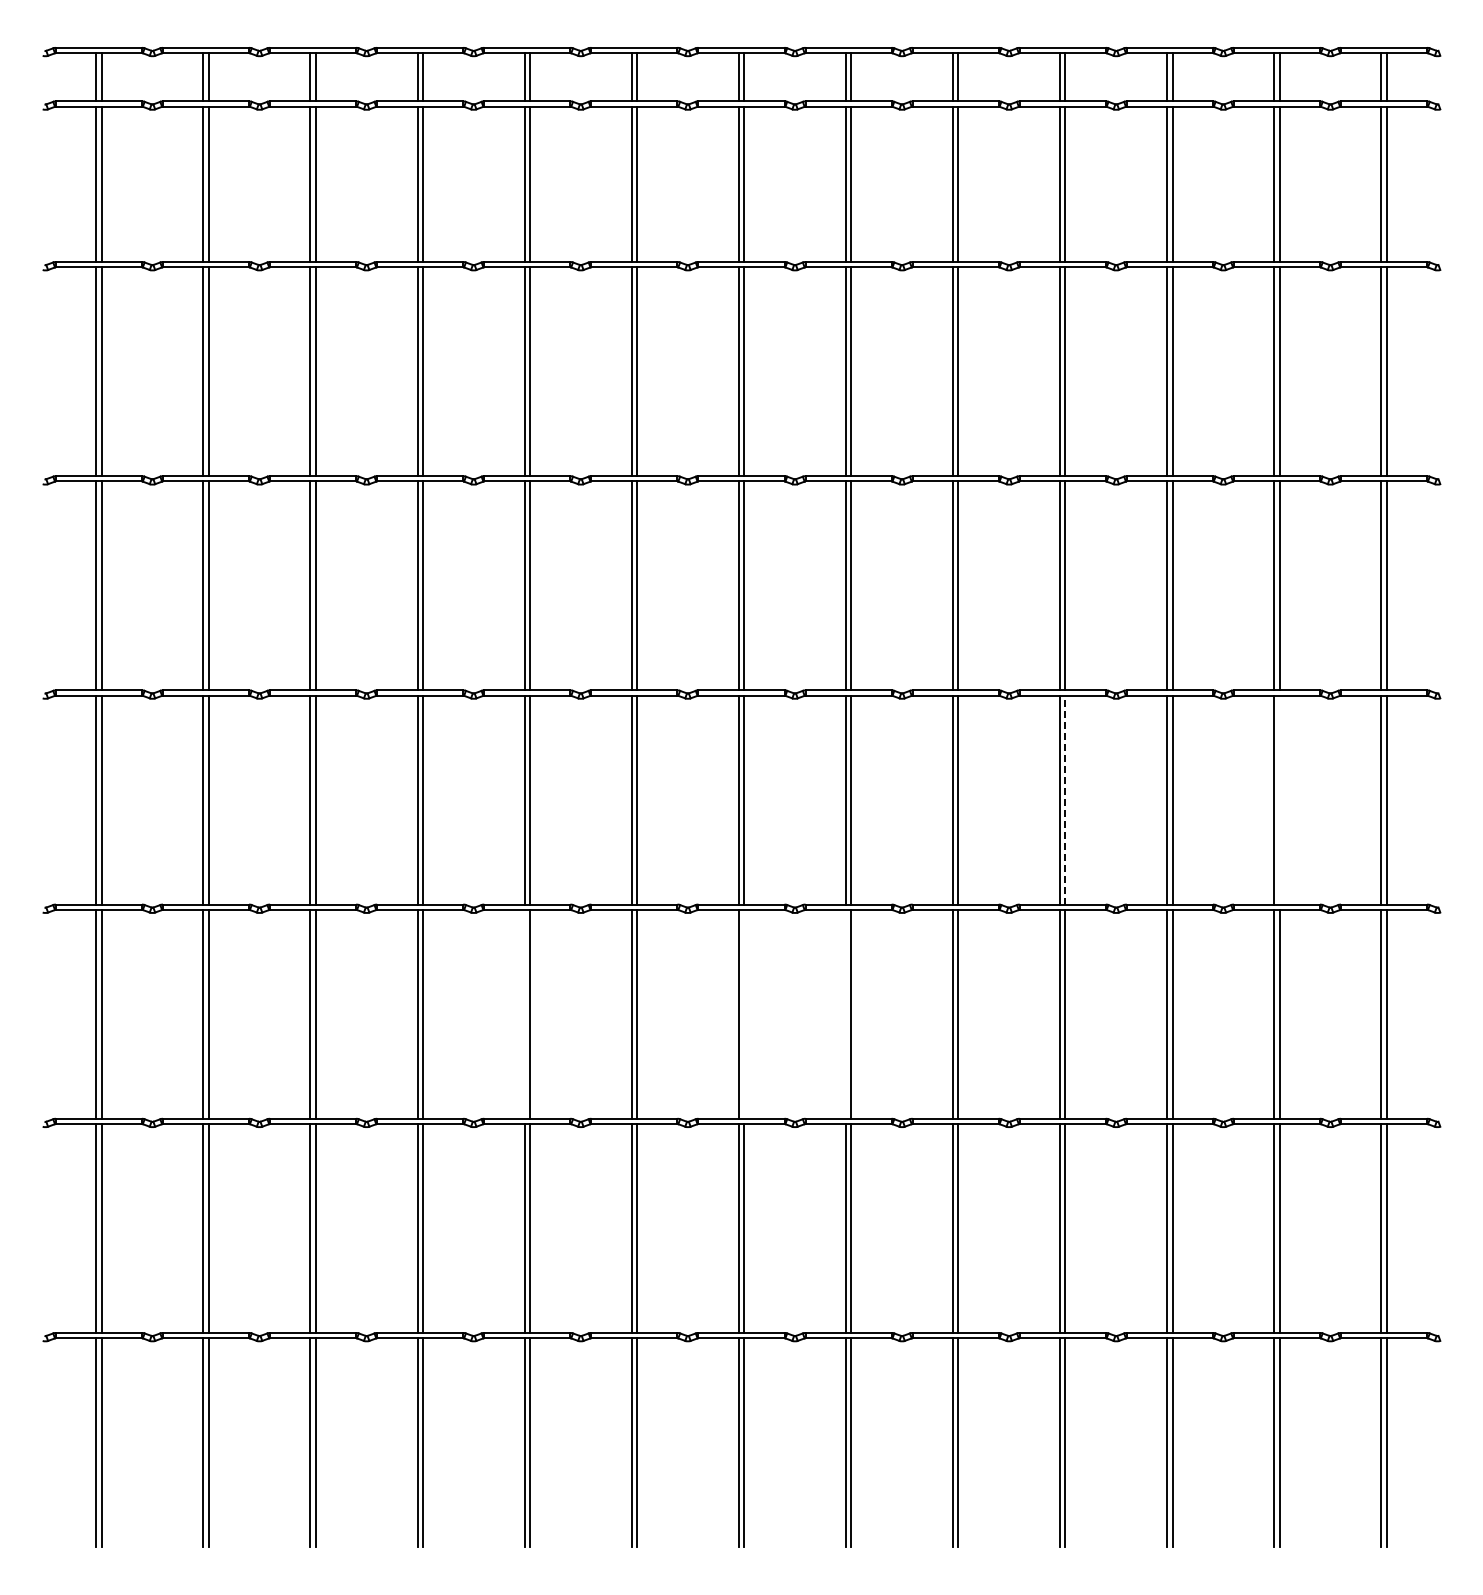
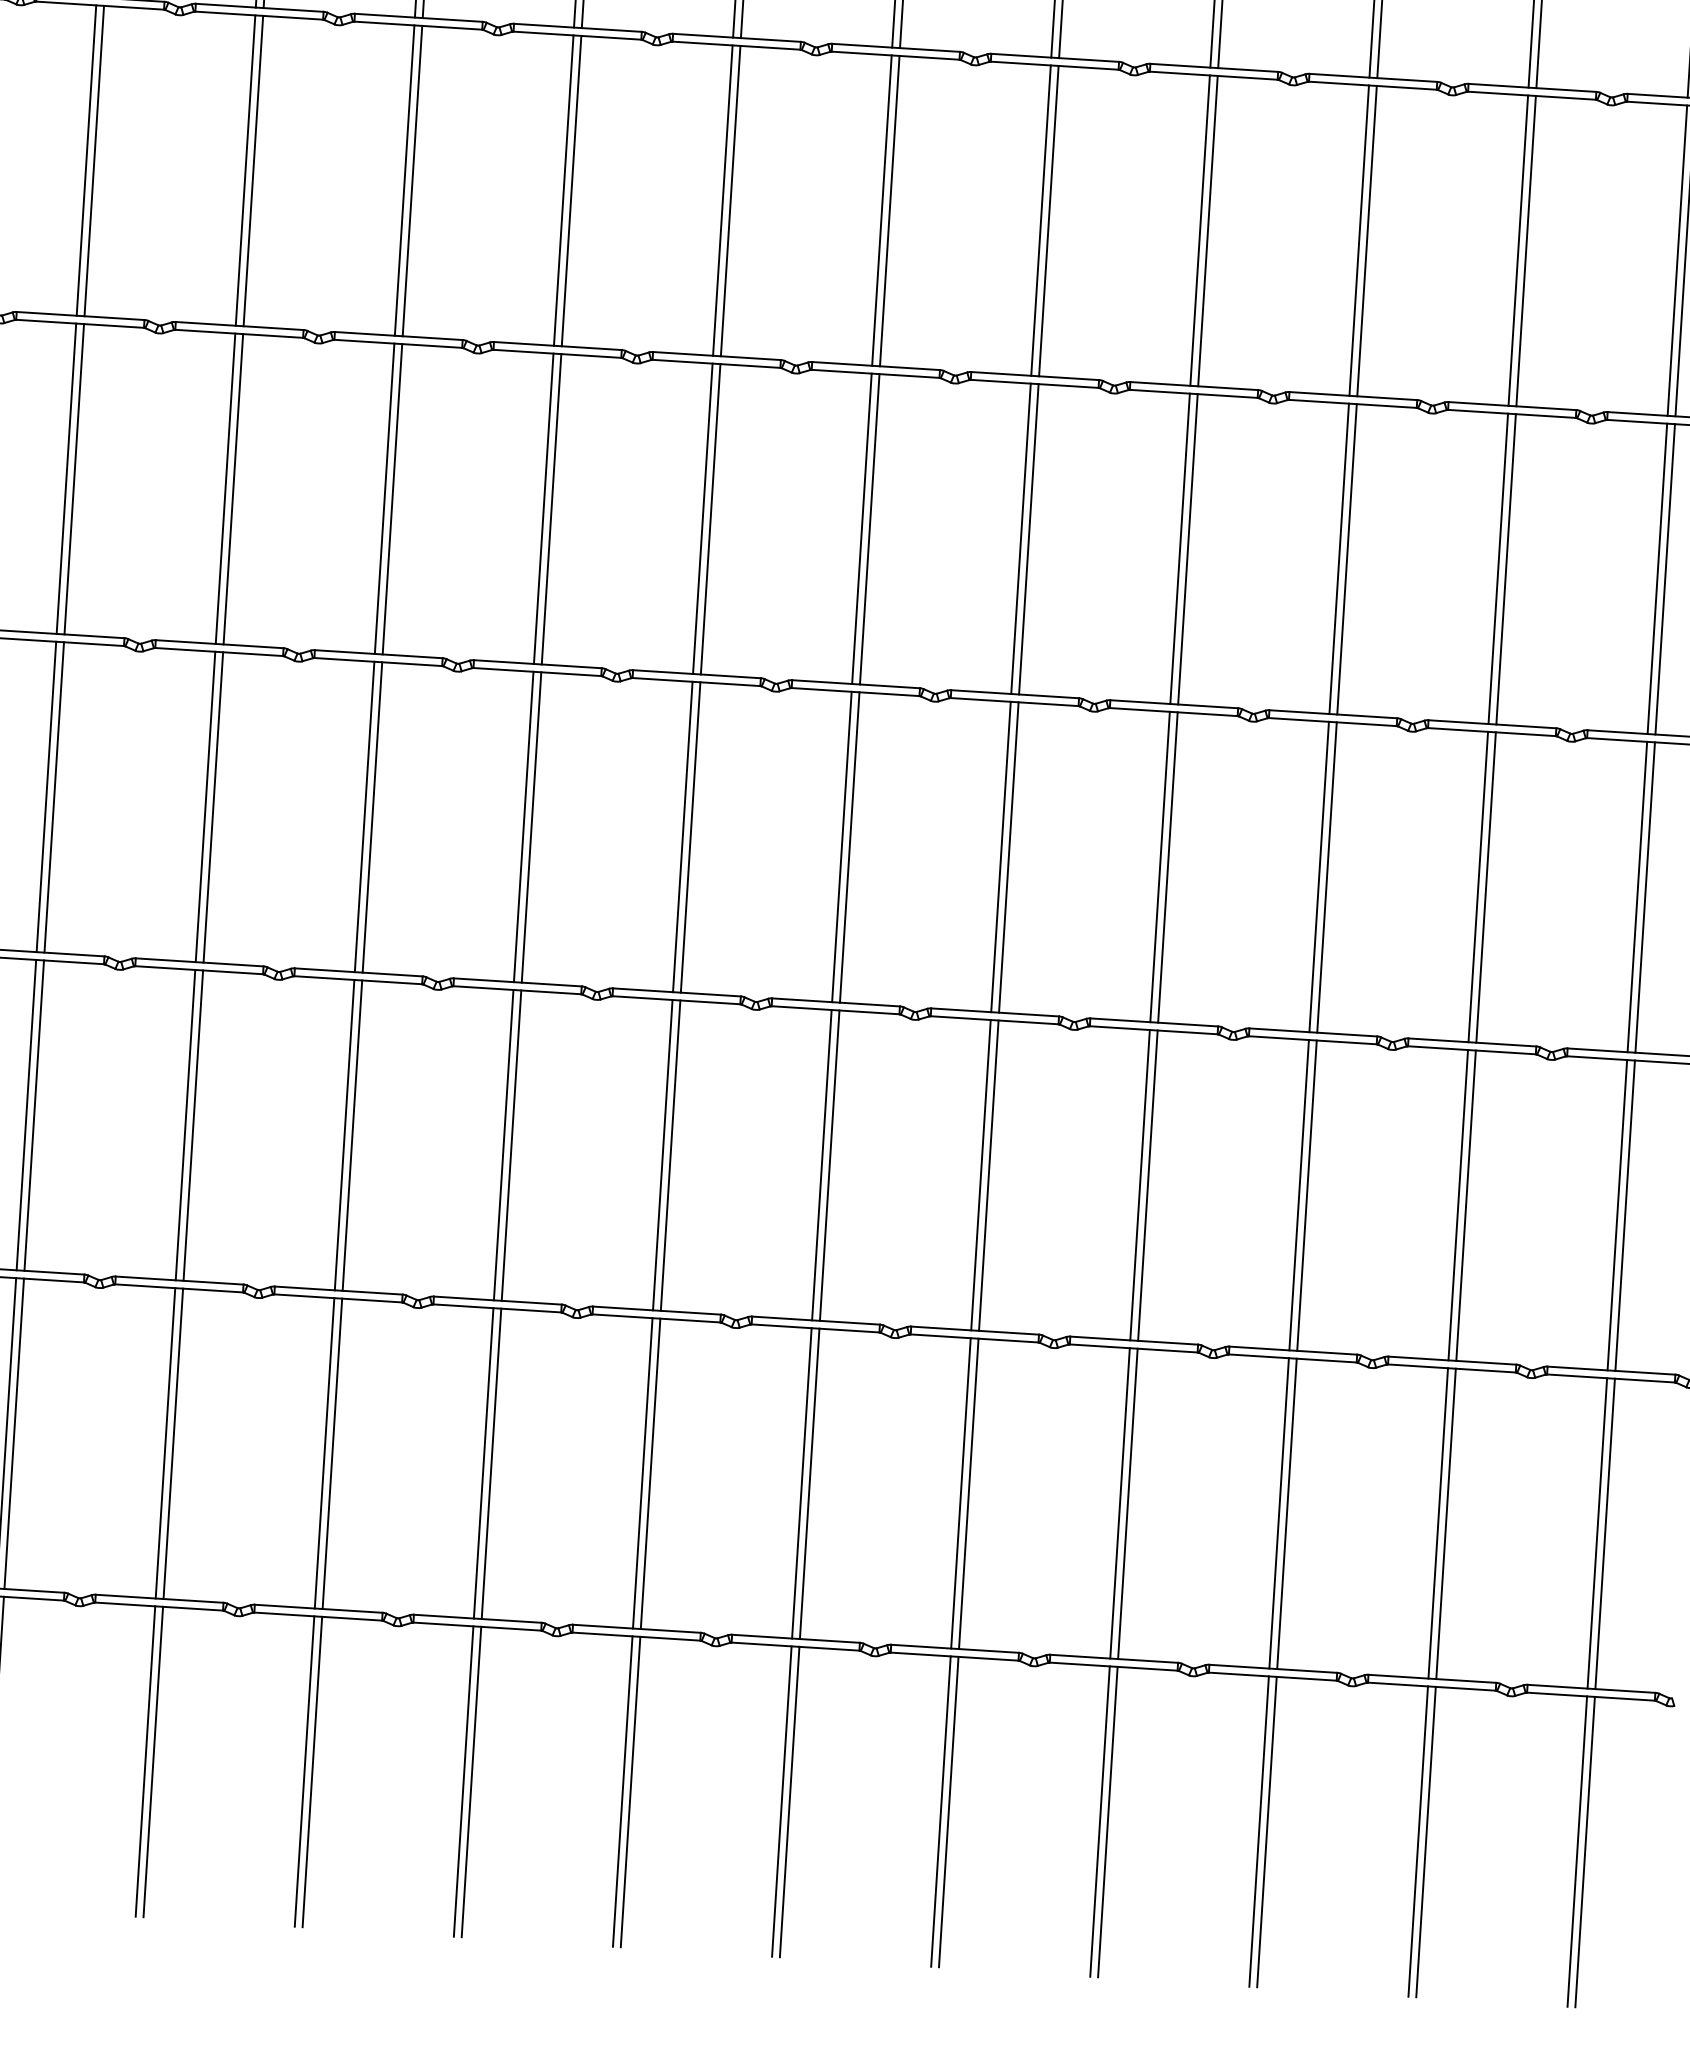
line: (1065, 799) -> (1168, 866), dashed -> solid
line: (1279, 799) -> (1486, 886), added
line: (524, 1013) -> (344, 1133), added
line: (744, 1013) -> (671, 1154), added
line: (845, 1013) -> (821, 1163), added

